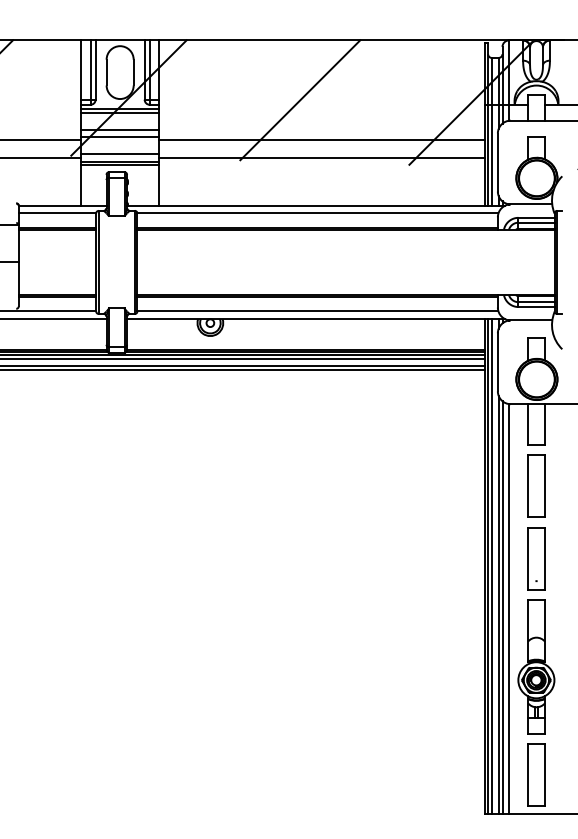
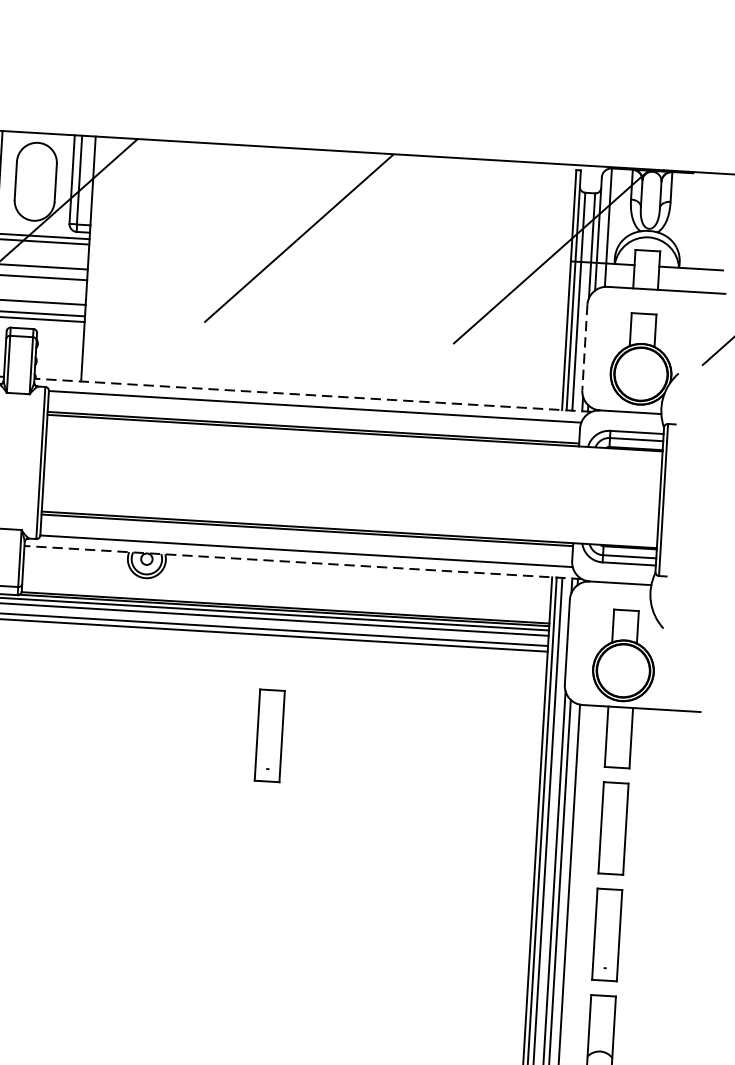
line: (321, 140) -> (326, 299), removed
line: (321, 157) -> (325, 324), removed
line: (497, 163) -> (584, 348), solid -> dashed
line: (315, 205) -> (312, 394), solid -> dashed
line: (315, 319) -> (302, 562), solid -> dashed
part: (300, 437) -> (269, 735), added

